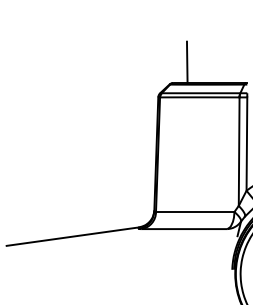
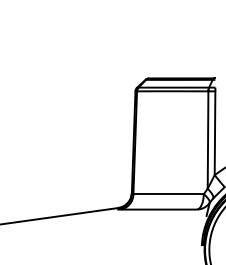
line: (186, 62) -> (160, 60), removed

